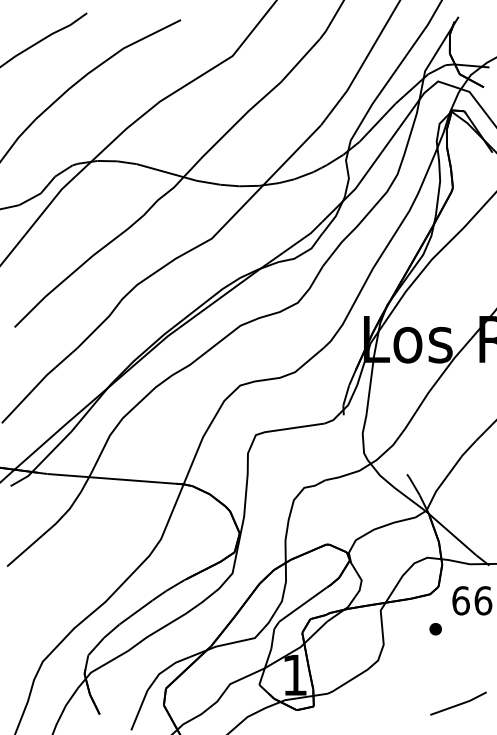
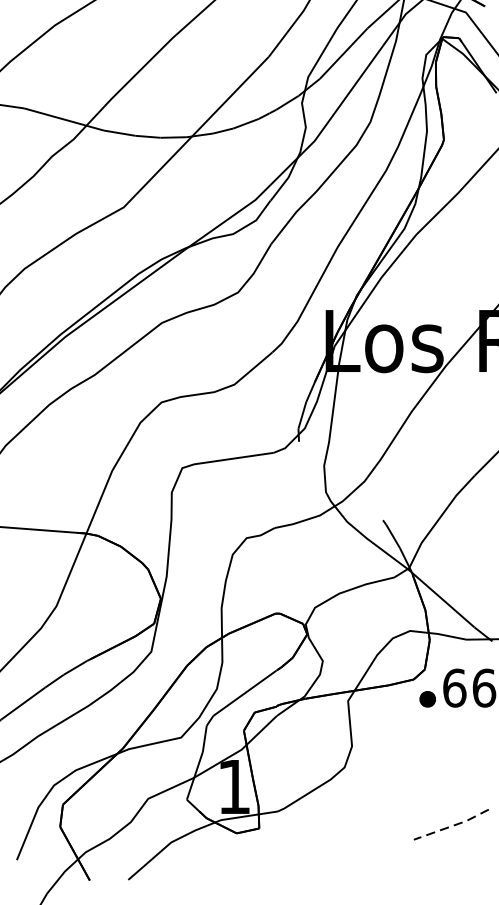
part: (435, 629) -> (427, 699), moved
line: (459, 704) -> (452, 825), solid -> dashed

